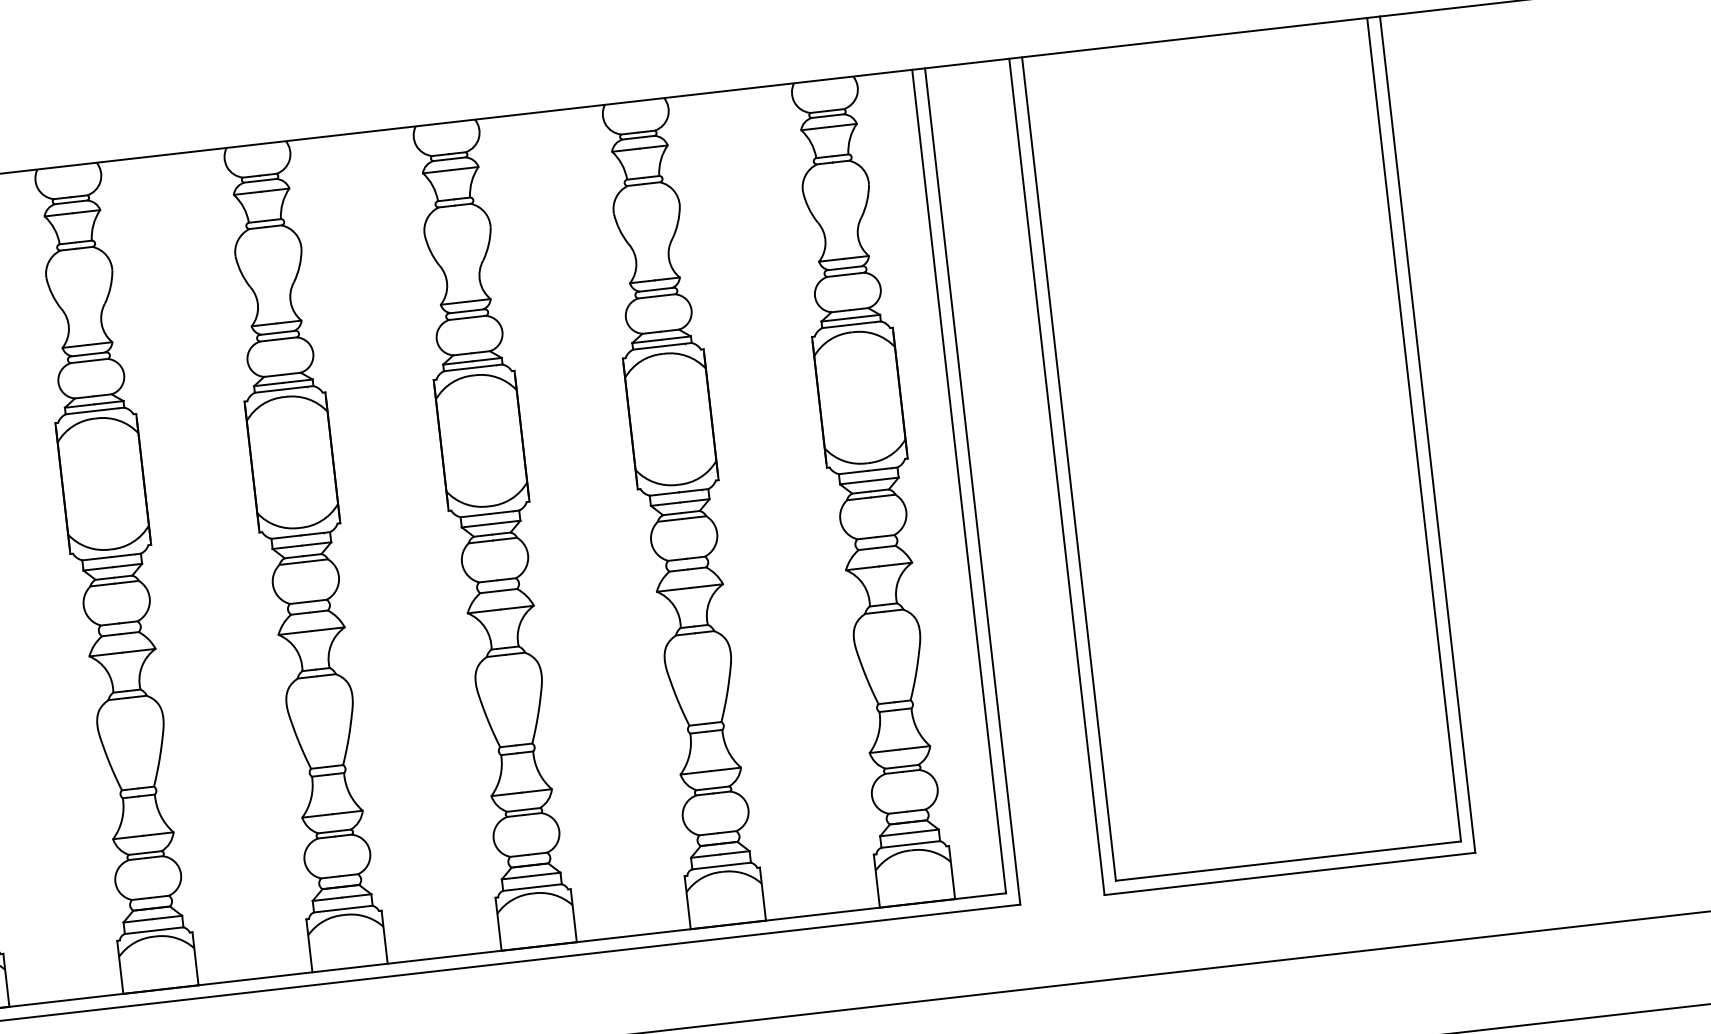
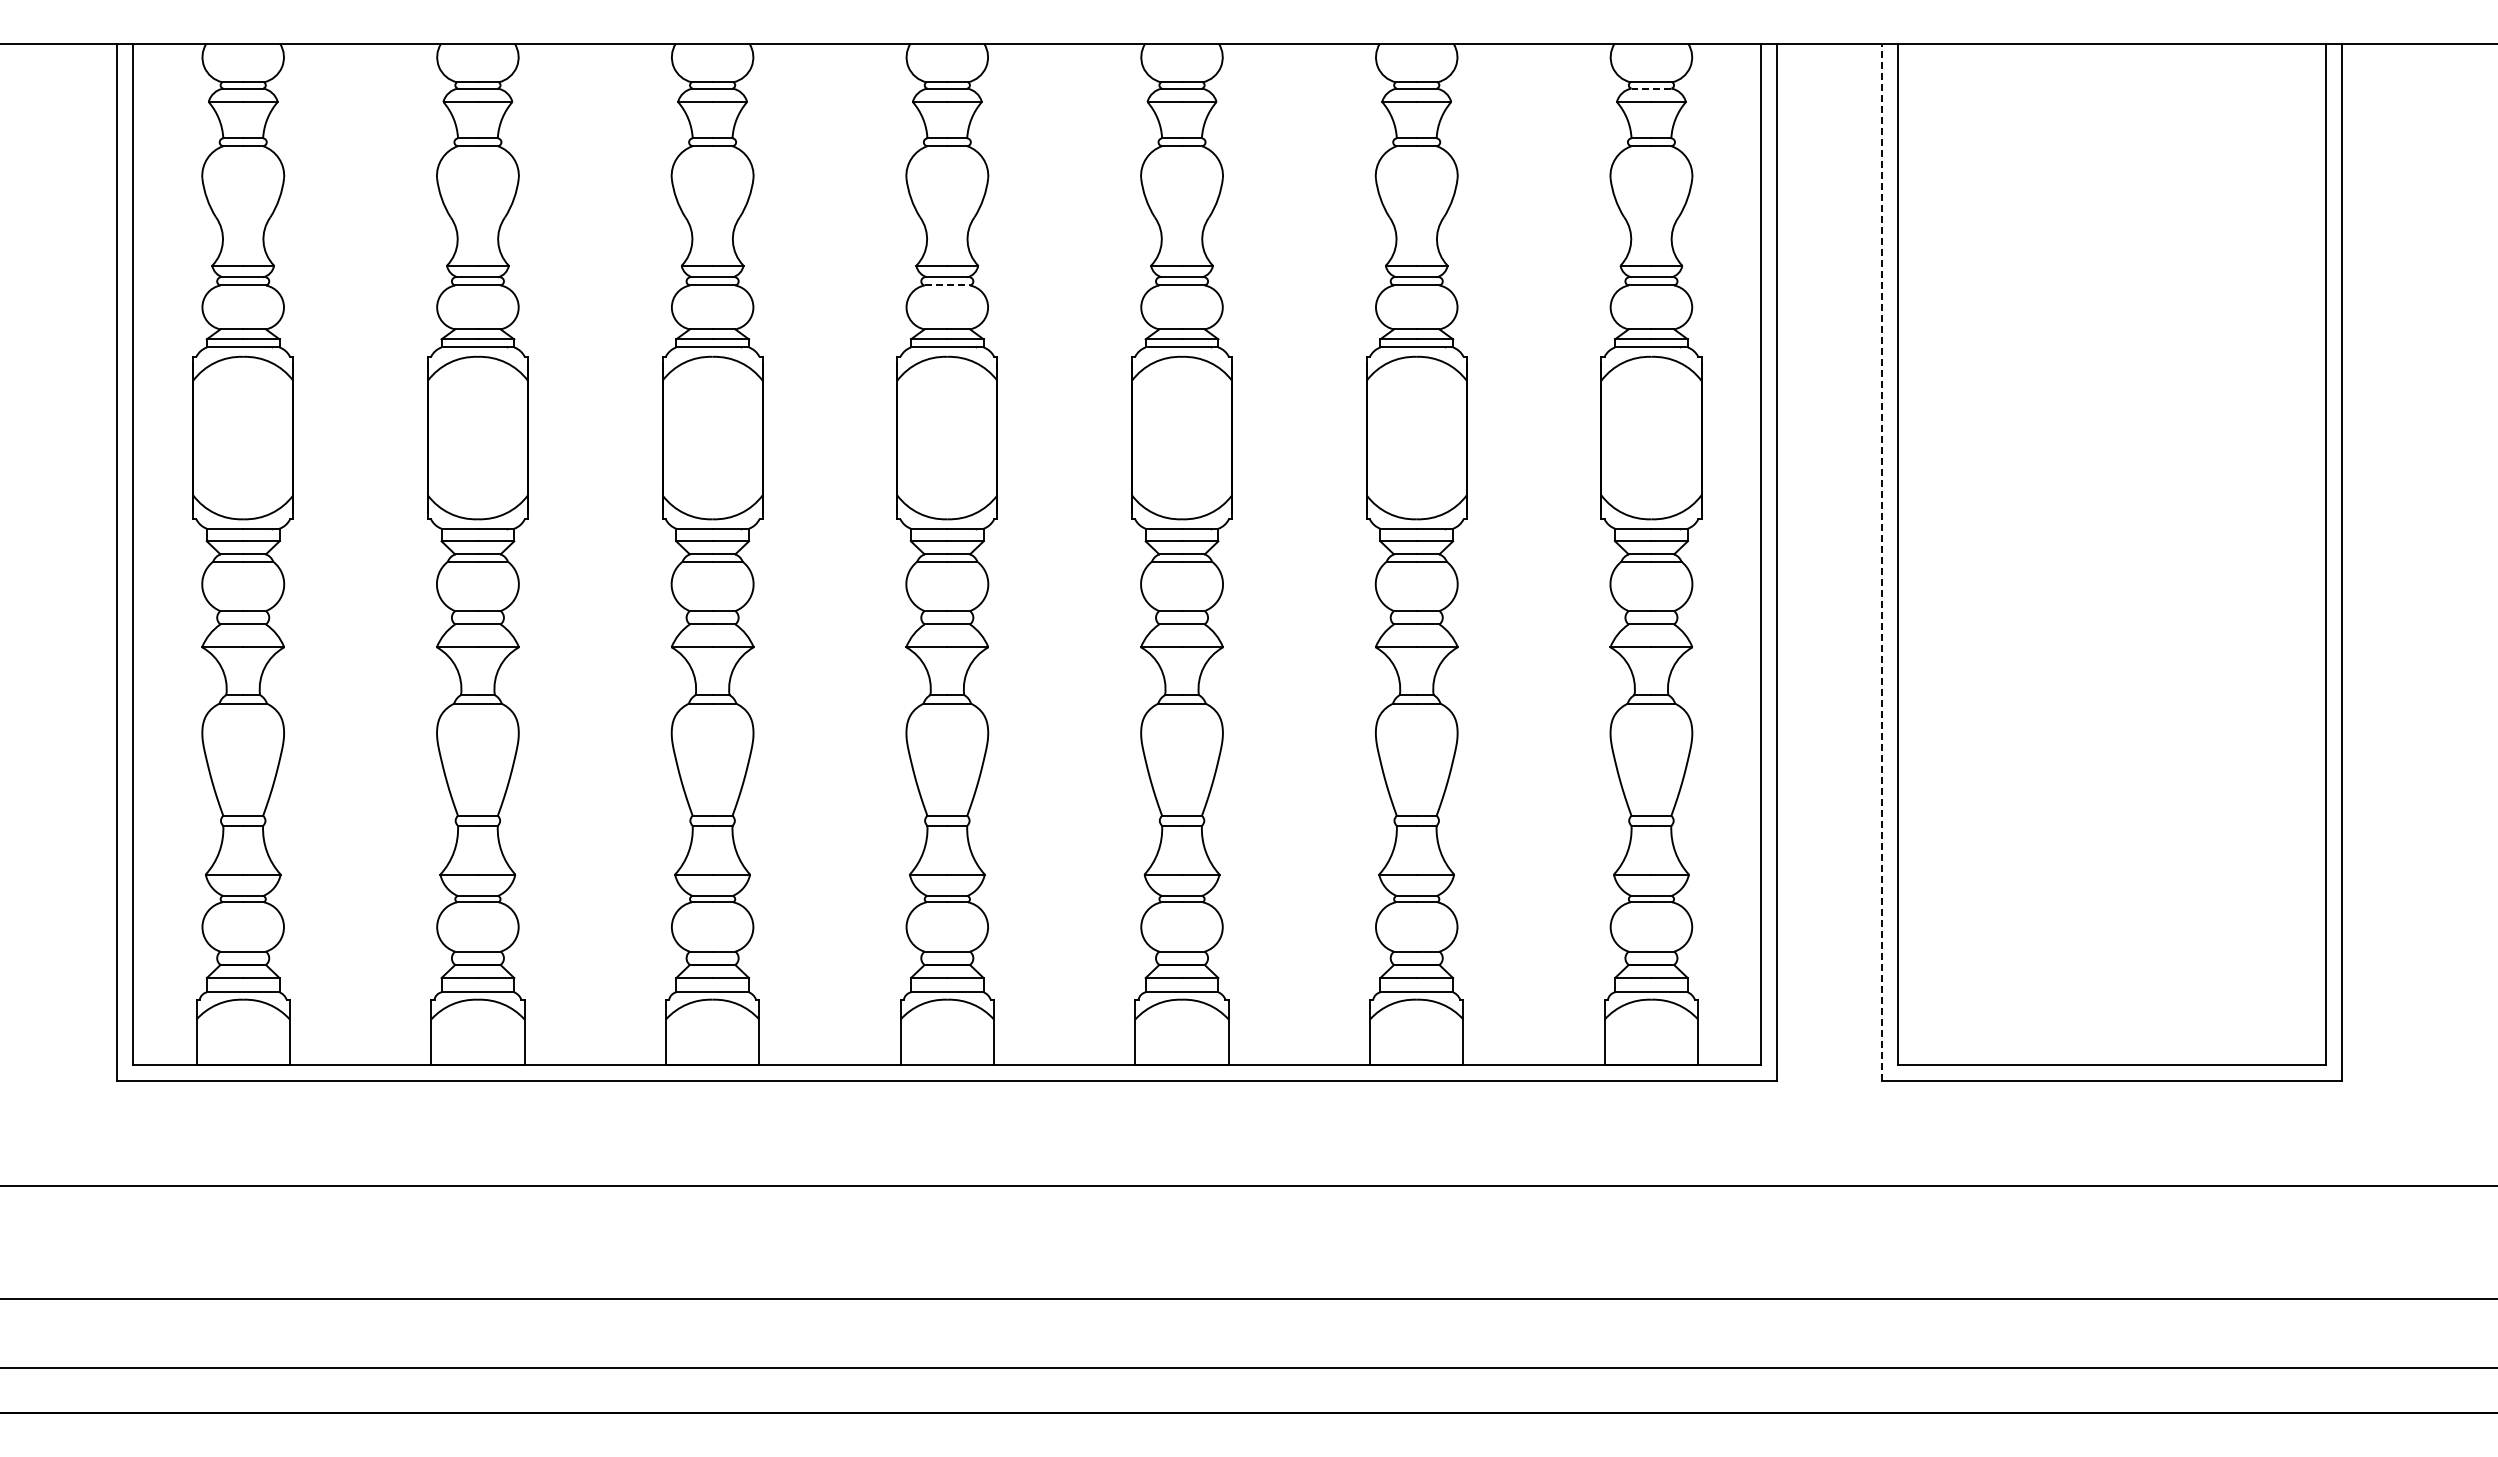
line: (827, 116) -> (1651, 88), solid -> dashed
line: (278, 339) -> (947, 285), solid -> dashed
line: (1056, 476) -> (1881, 562), solid -> dashed

